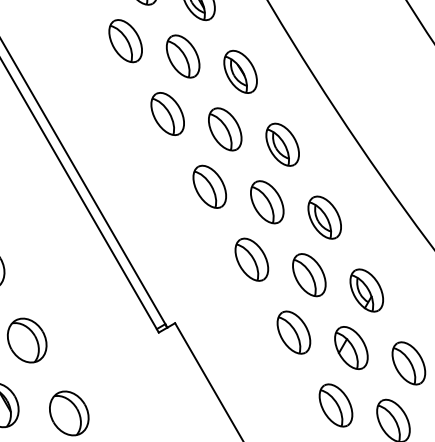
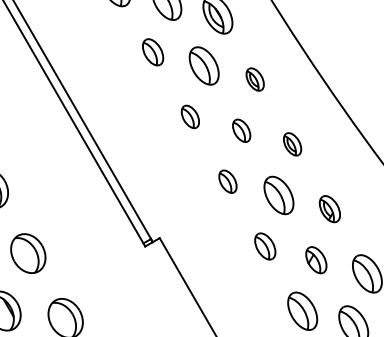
part: (167, 113) -> (152, 51), size x0.7
part: (282, 144) -> (255, 79), size x0.6
part: (209, 186) -> (190, 116), size x0.6
part: (267, 202) -> (241, 130), size x0.6
part: (324, 217) -> (292, 144), size x0.6
part: (251, 259) -> (227, 181), size x0.6
part: (366, 290) -> (329, 209), size x0.7
part: (293, 332) -> (264, 246), size x0.7
part: (351, 347) -> (316, 259), size x0.7

